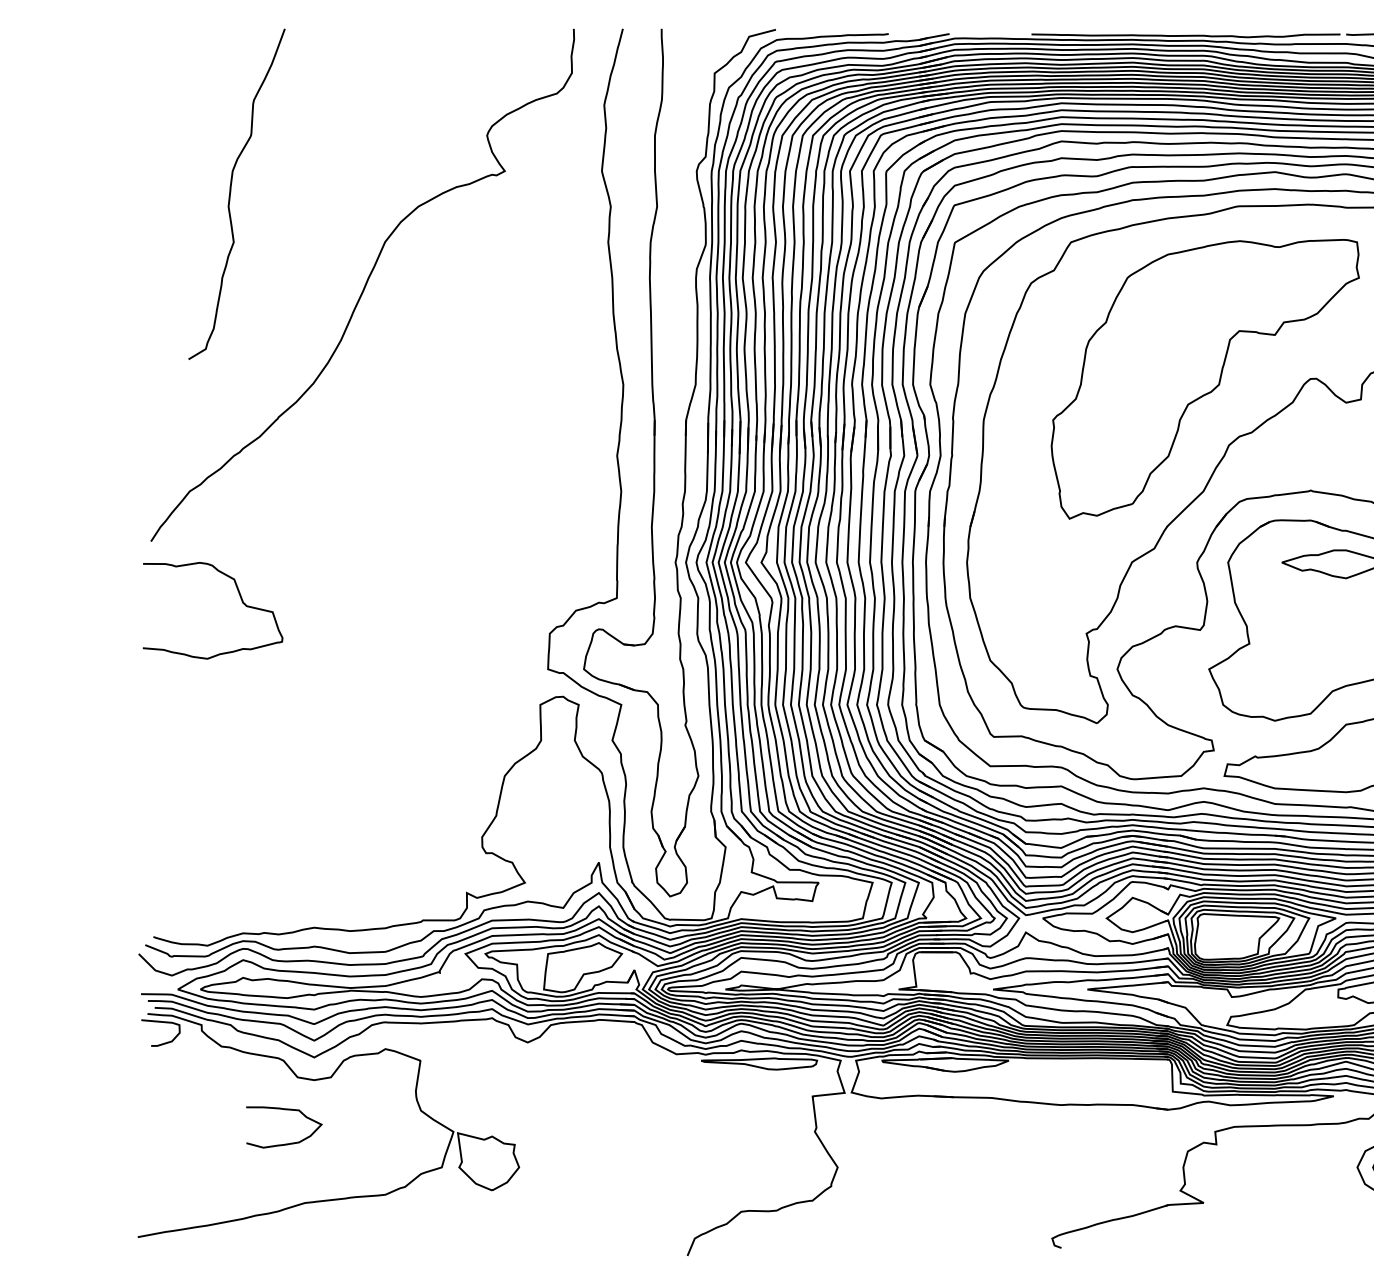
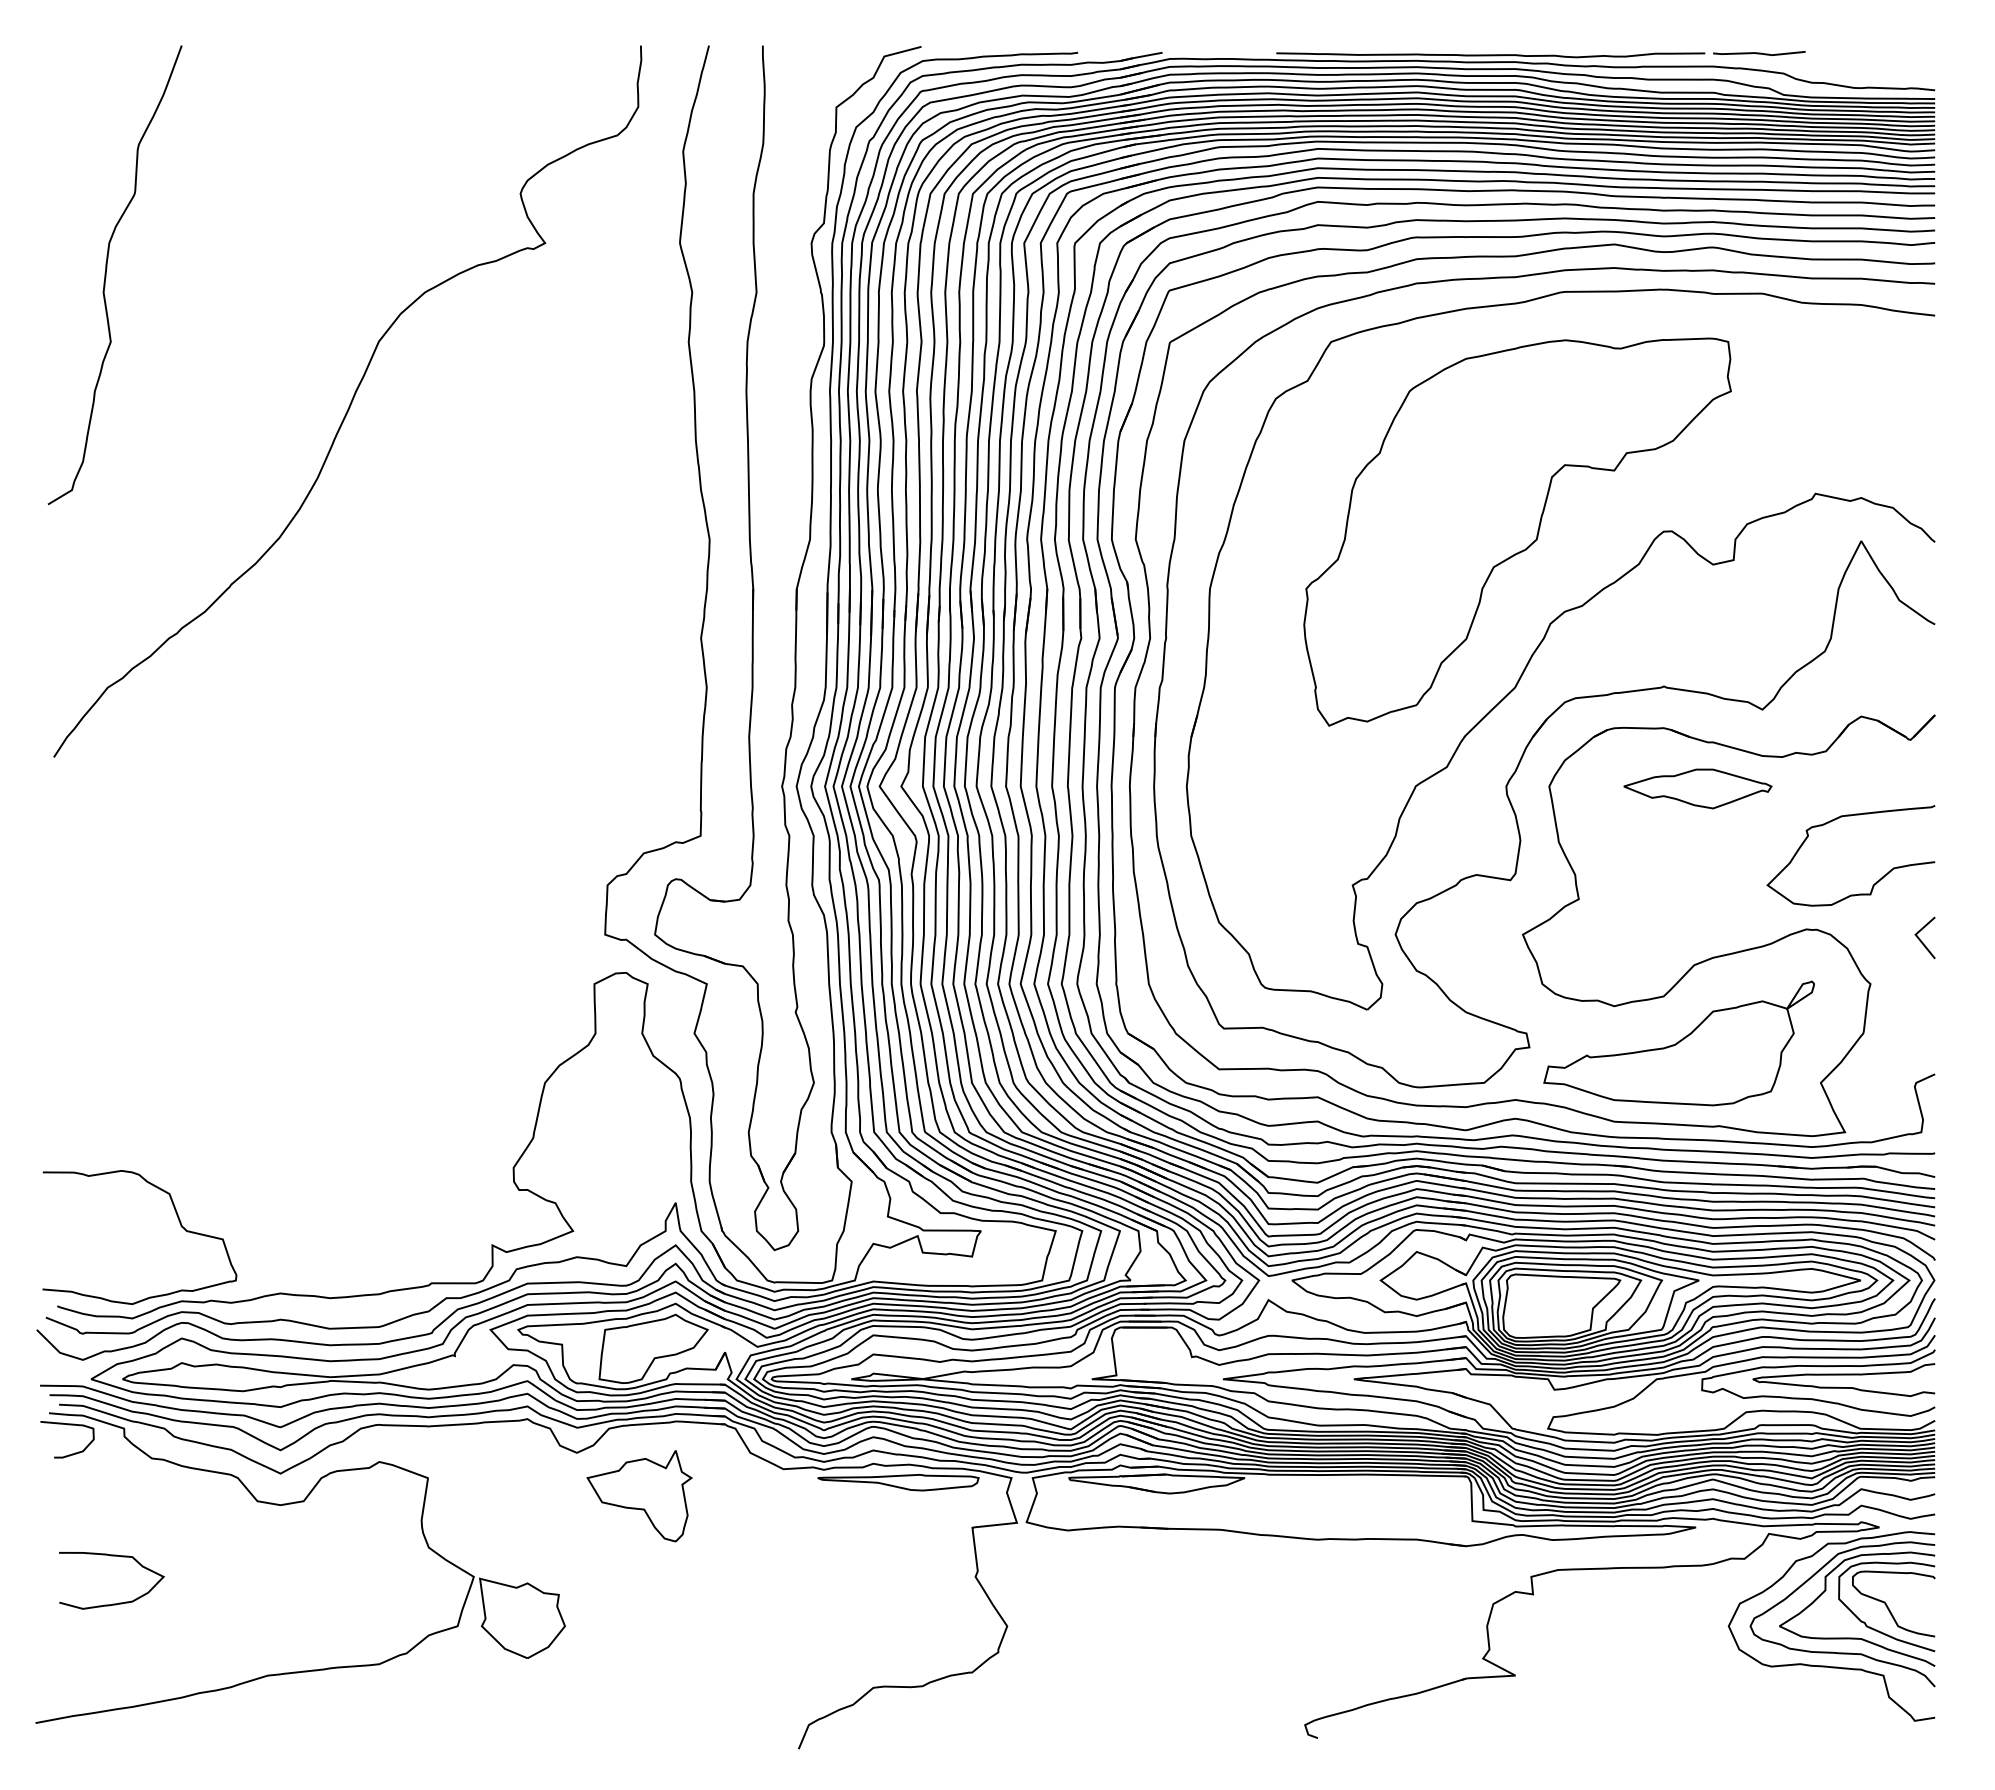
curve: (230, 194) -> (106, 275), moved
curve: (241, 600) -> (179, 1223), moved
part: (572, 1073) -> (639, 1496), added
curve: (285, 1143) -> (113, 1603), moved

